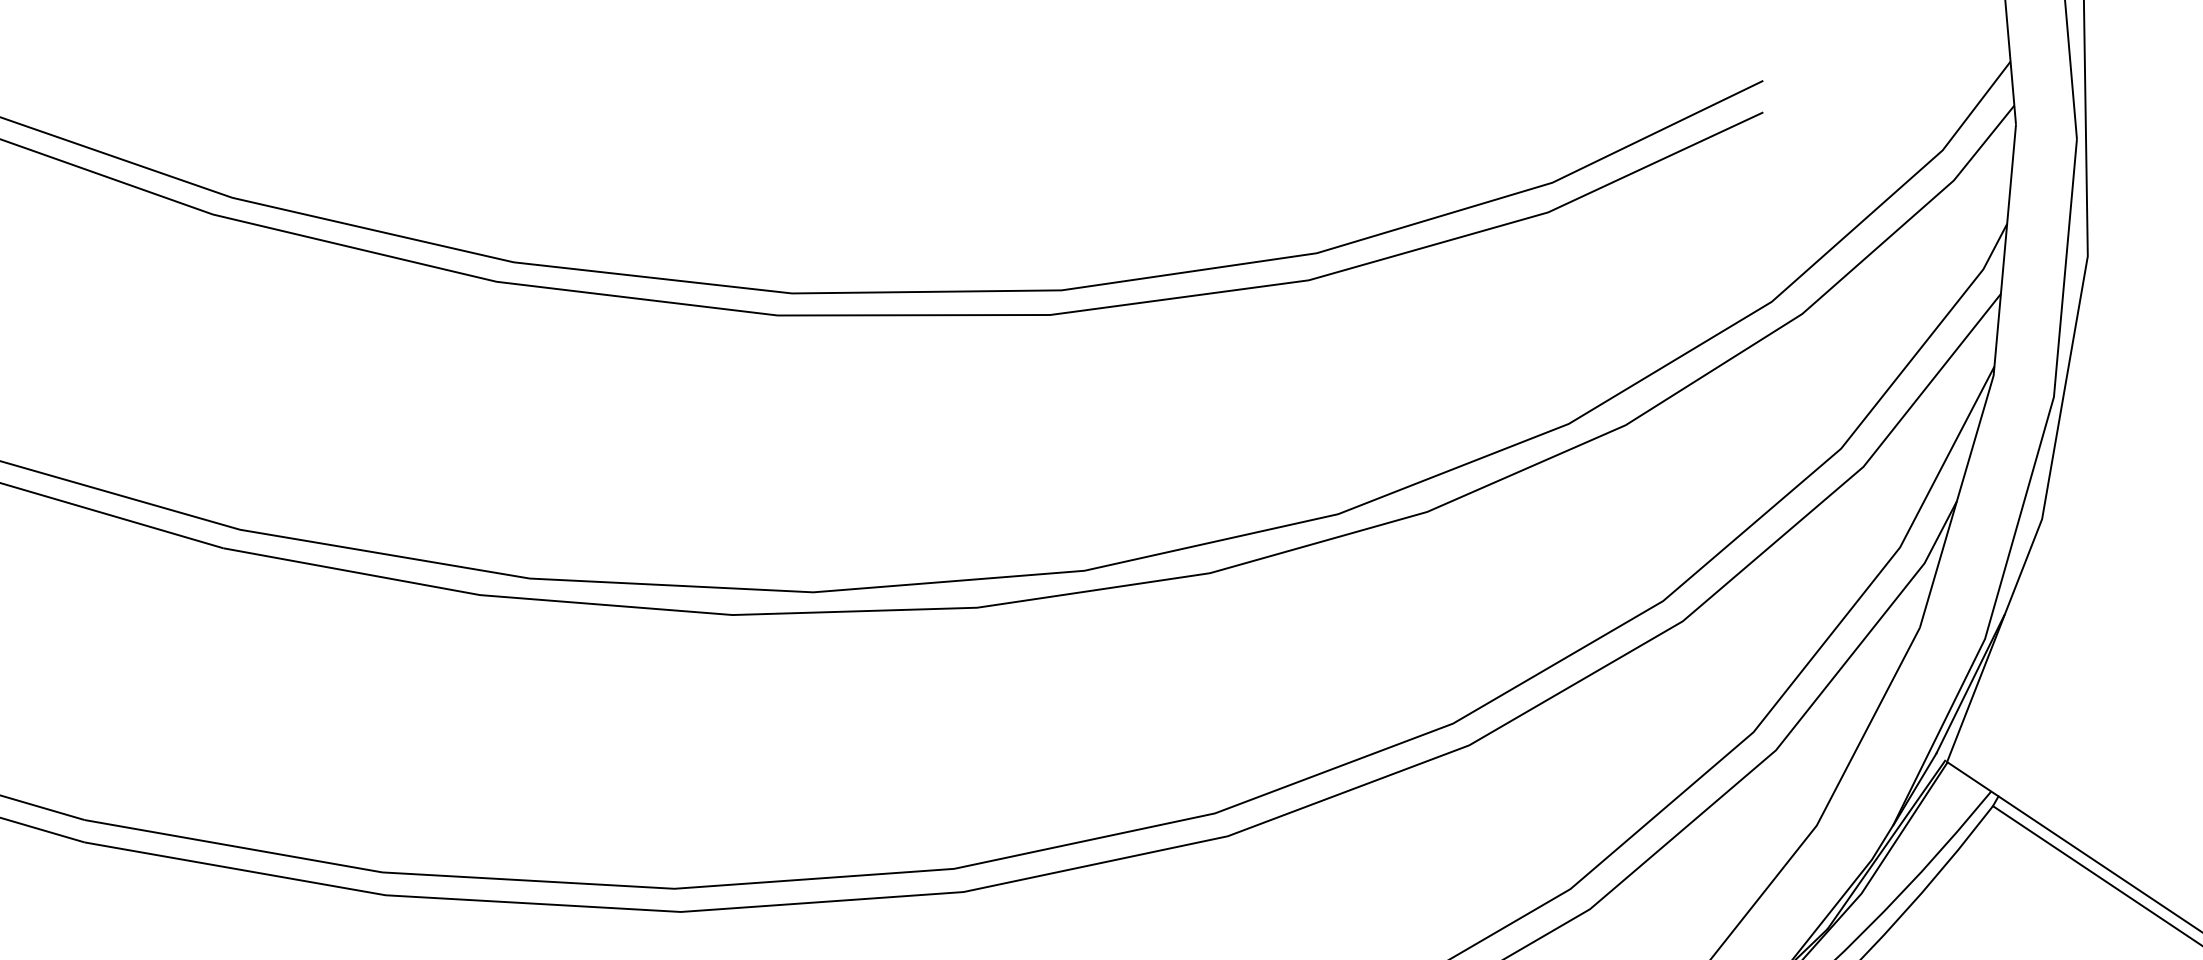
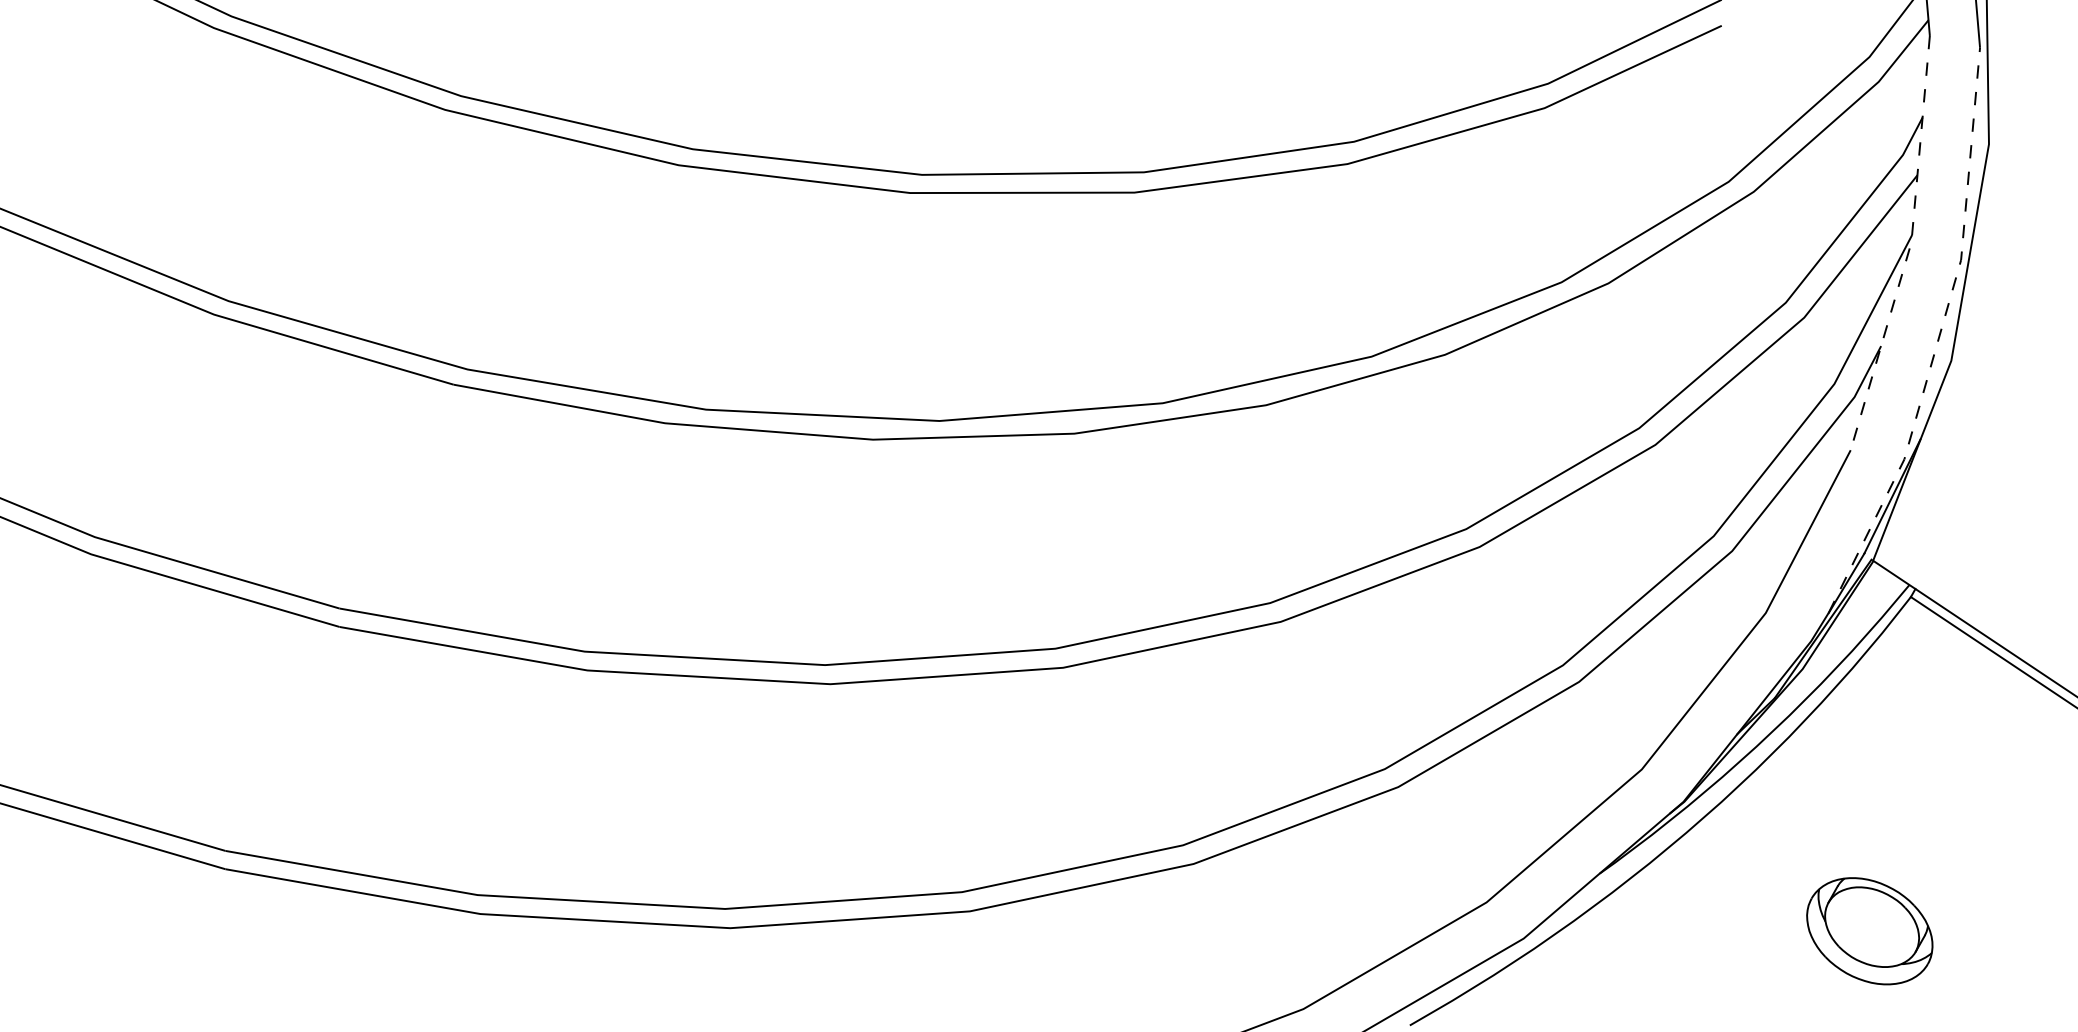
line: (1992, 380) -> (1910, 246), solid -> dashed
line: (2026, 493) -> (1938, 339), solid -> dashed

